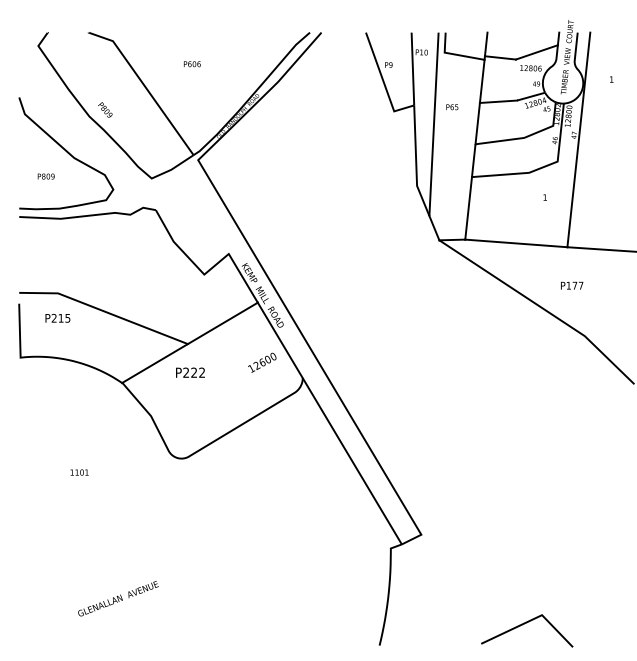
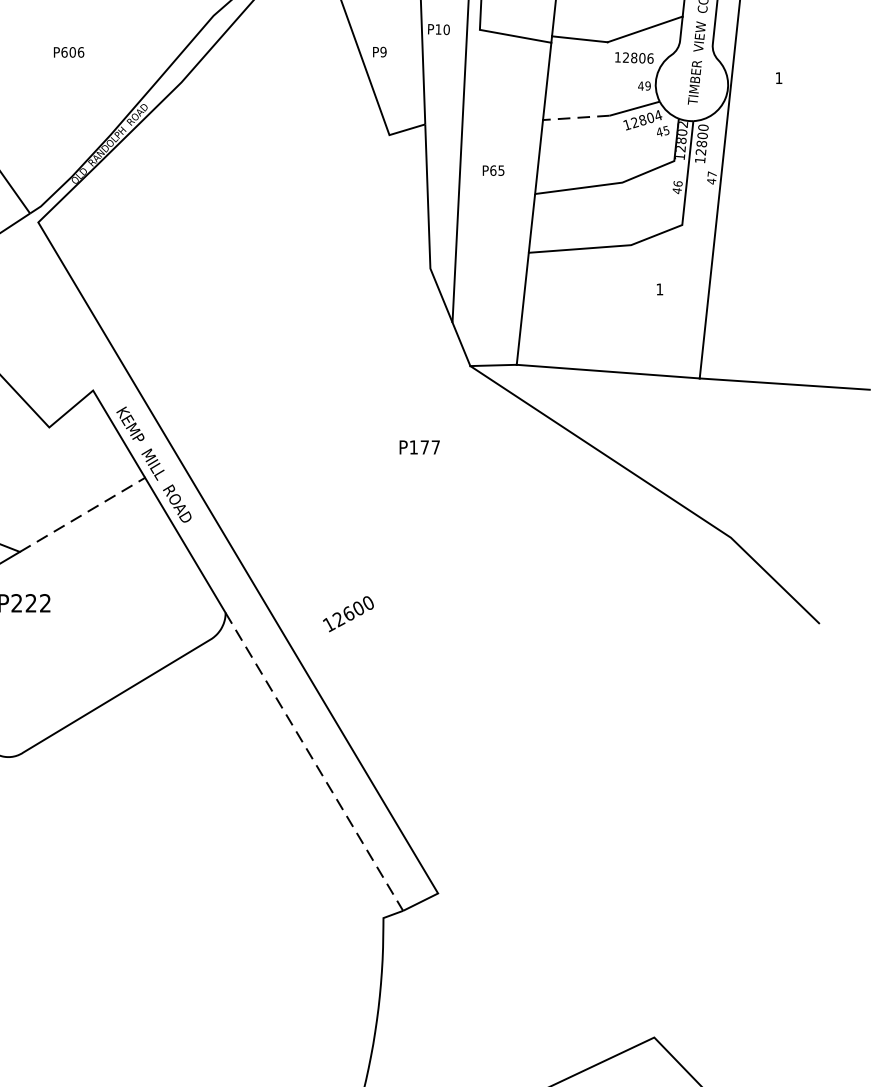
text: (192, 64) -> (69, 52), moved
line: (498, 101) -> (576, 117), solid -> dashed
text: (452, 107) -> (493, 171), moved
text: (572, 285) -> (420, 446), moved
line: (222, 323) -> (81, 515), solid -> dashed
text: (262, 362) -> (348, 613), moved
line: (353, 463) -> (316, 765), solid -> dashed

